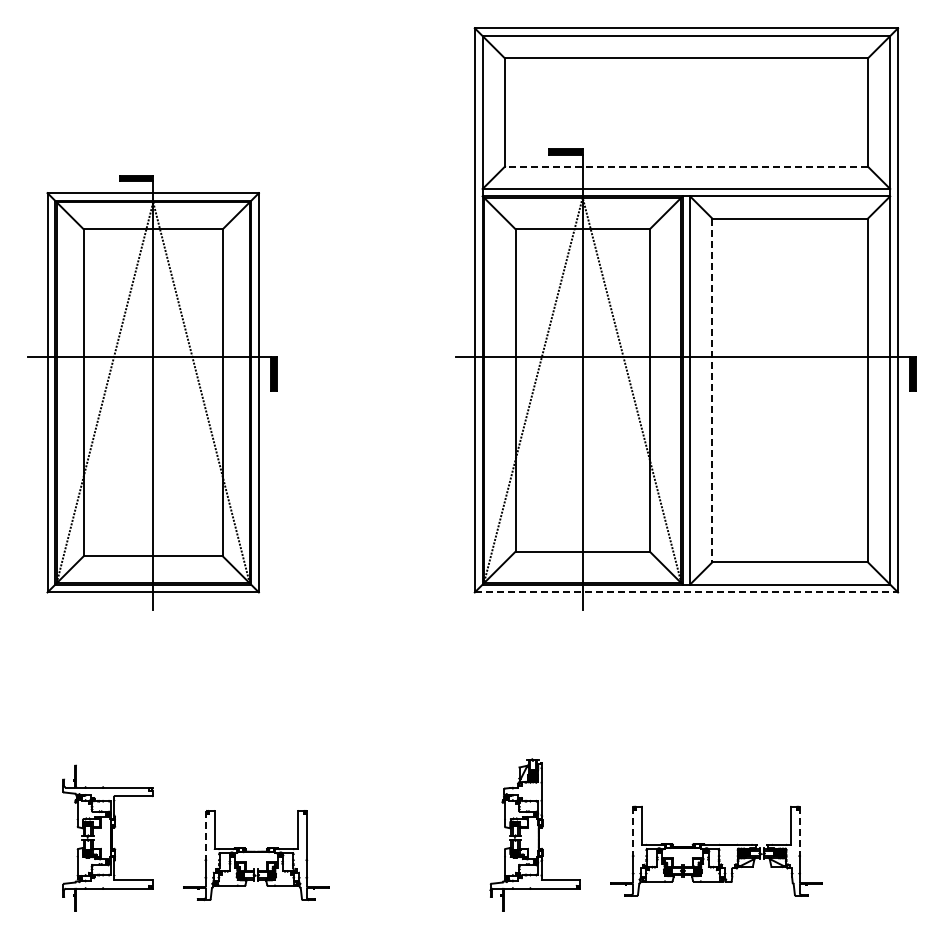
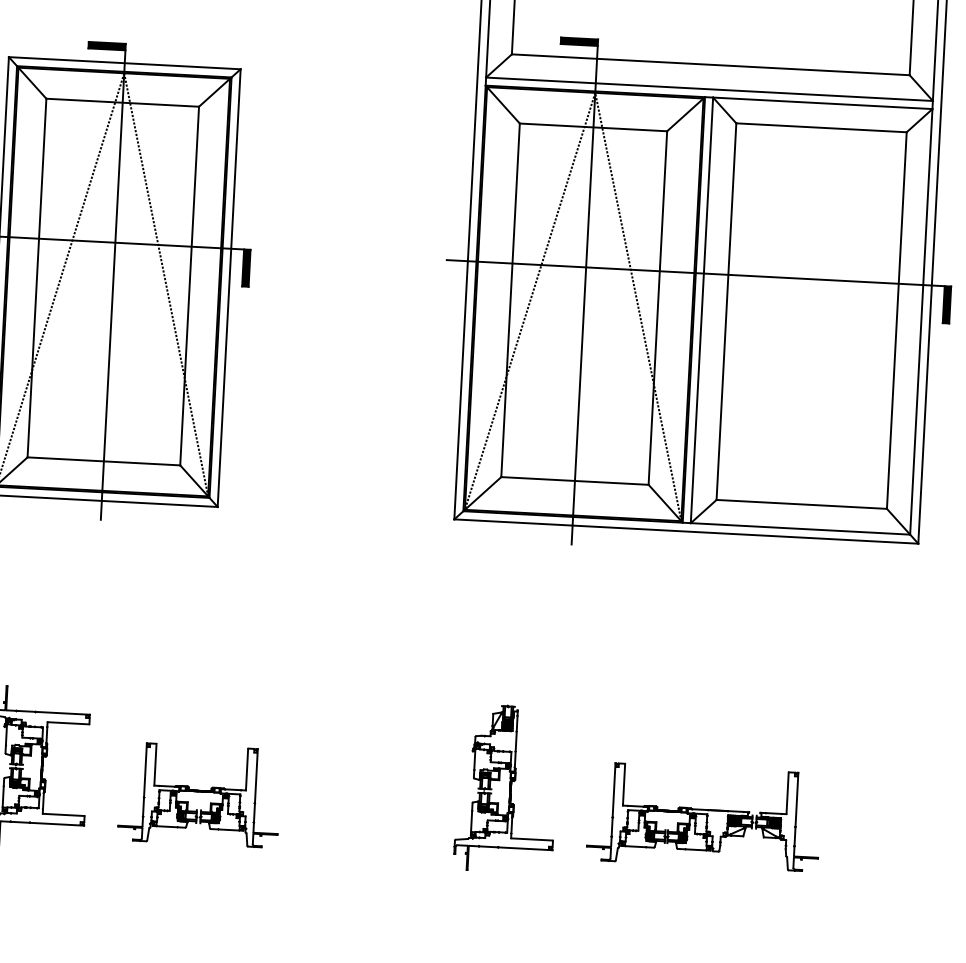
line: (685, 166) -> (709, 64), dashed -> solid
line: (712, 390) -> (726, 311), dashed -> solid
line: (686, 592) -> (686, 531), dashed -> solid
line: (633, 831) -> (614, 790), dashed -> solid
line: (799, 831) -> (796, 800), dashed -> solid
line: (205, 835) -> (145, 770), dashed -> solid

